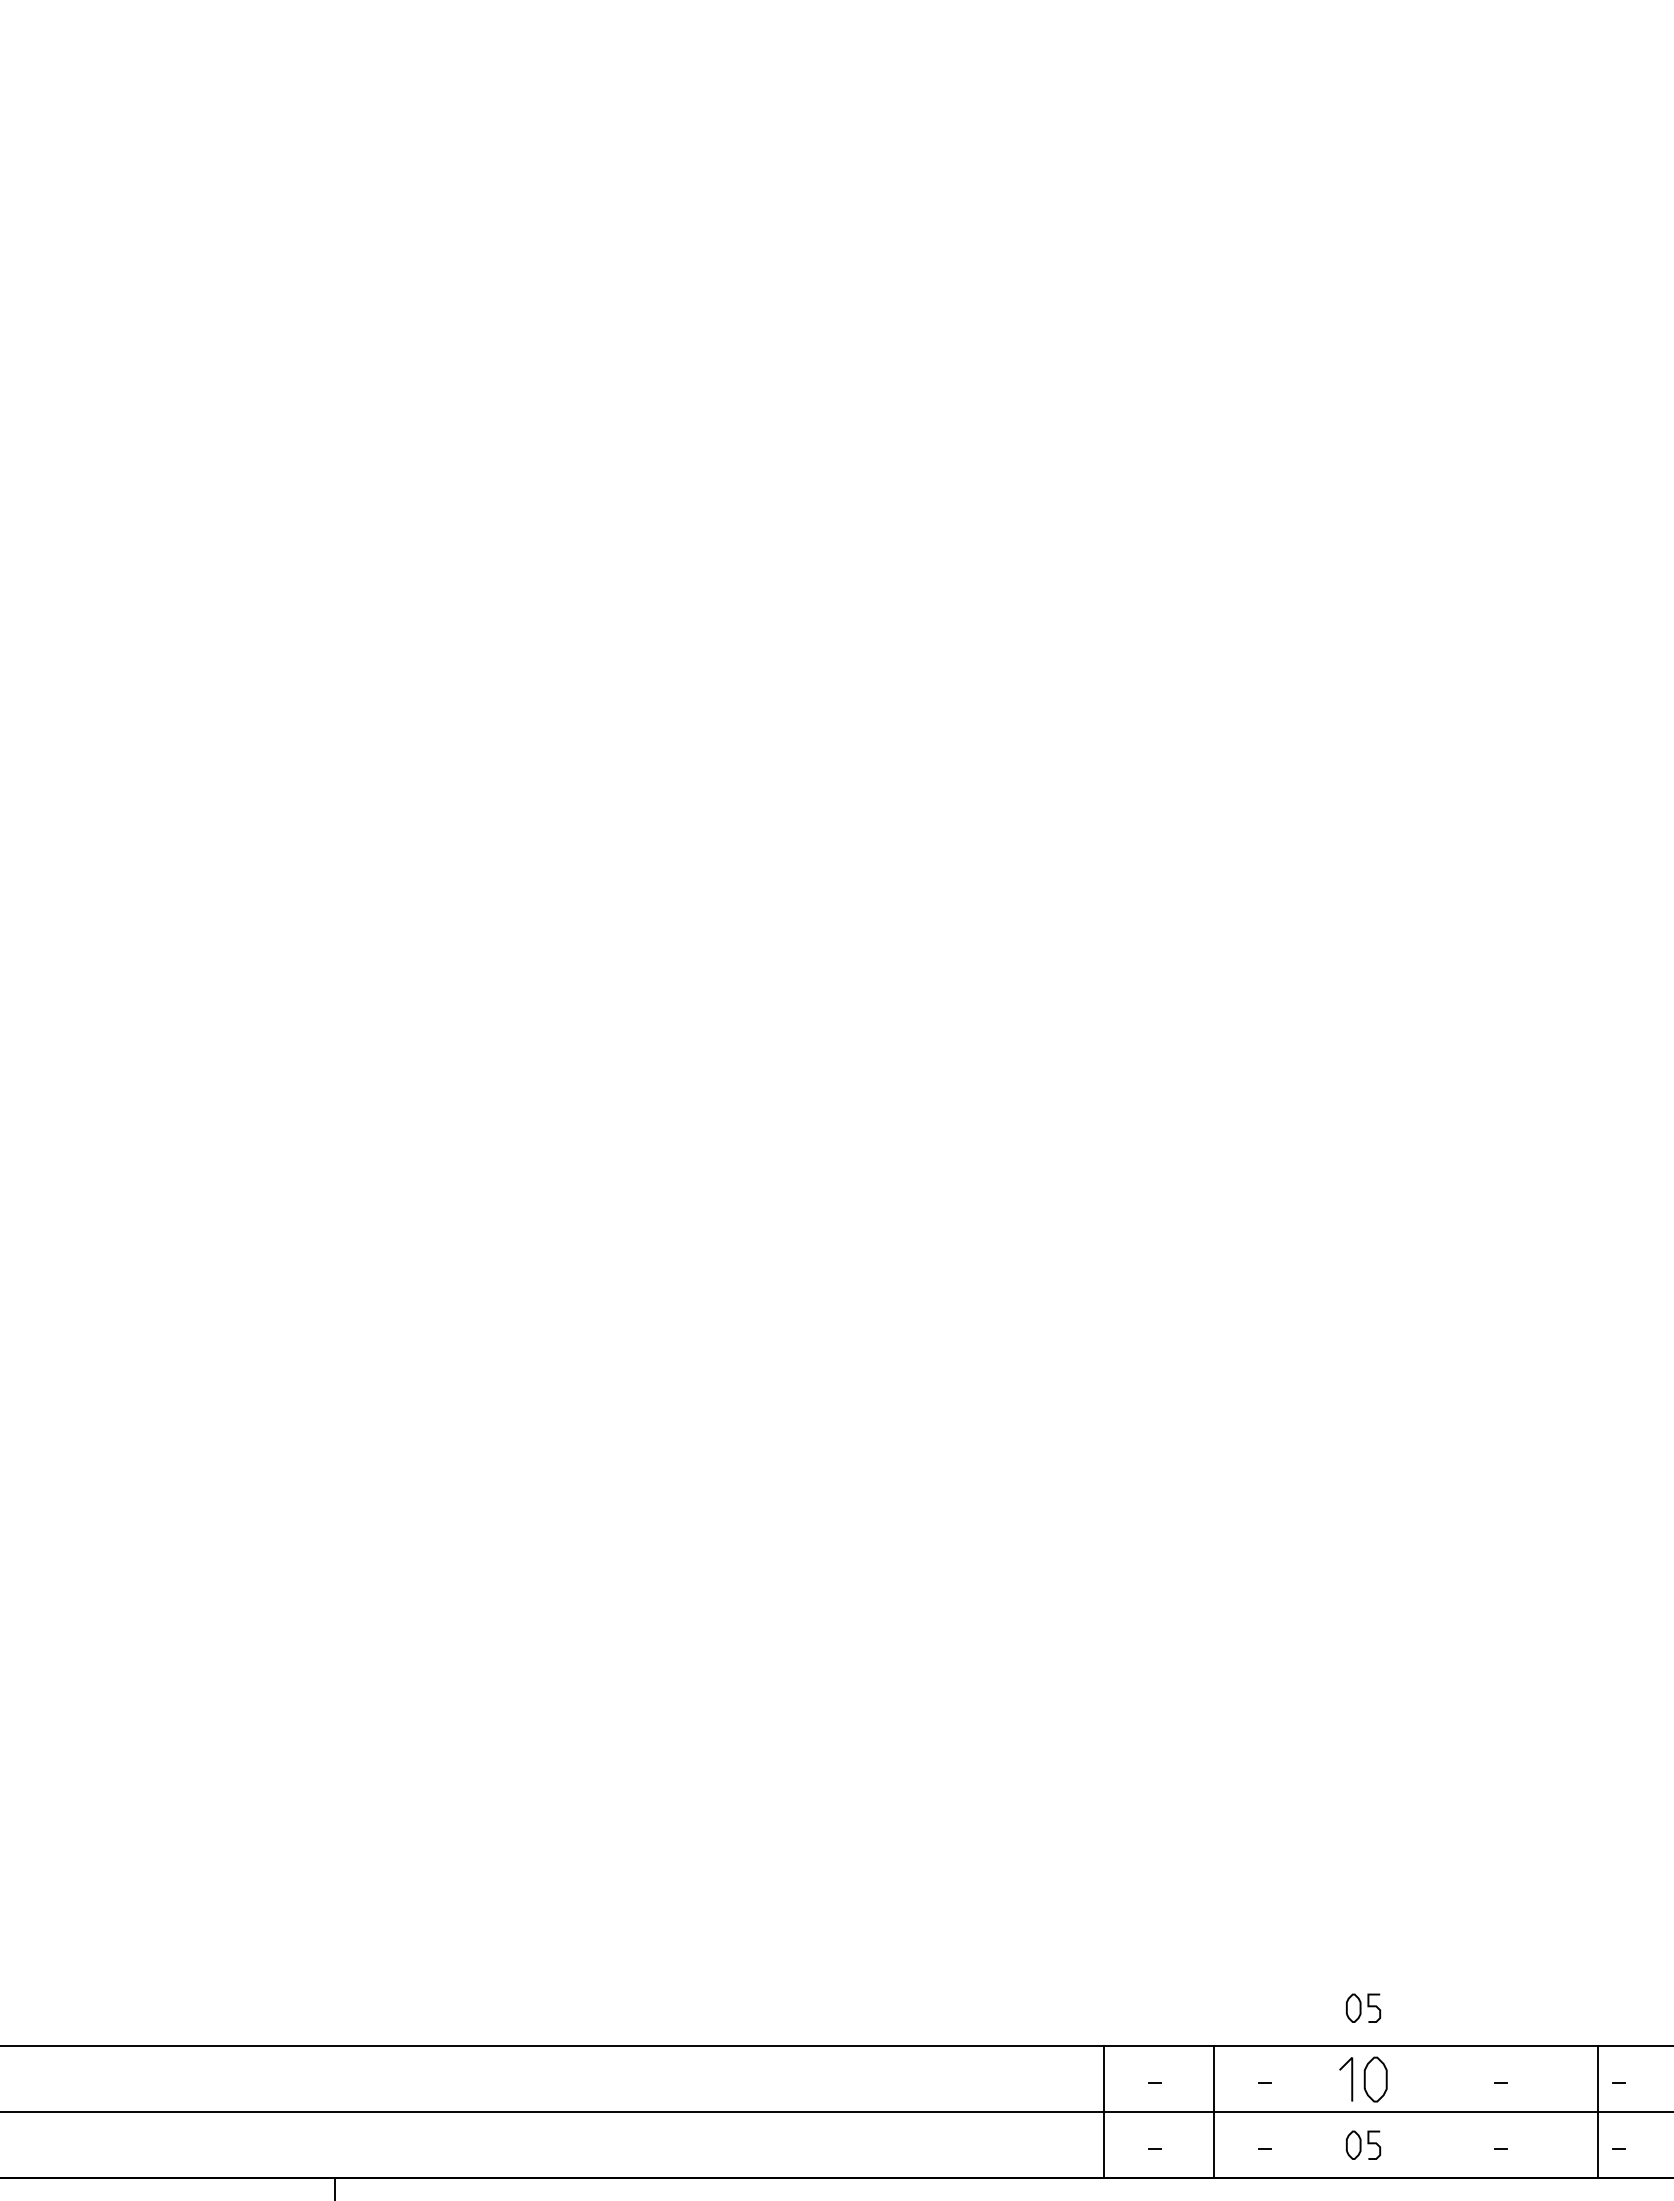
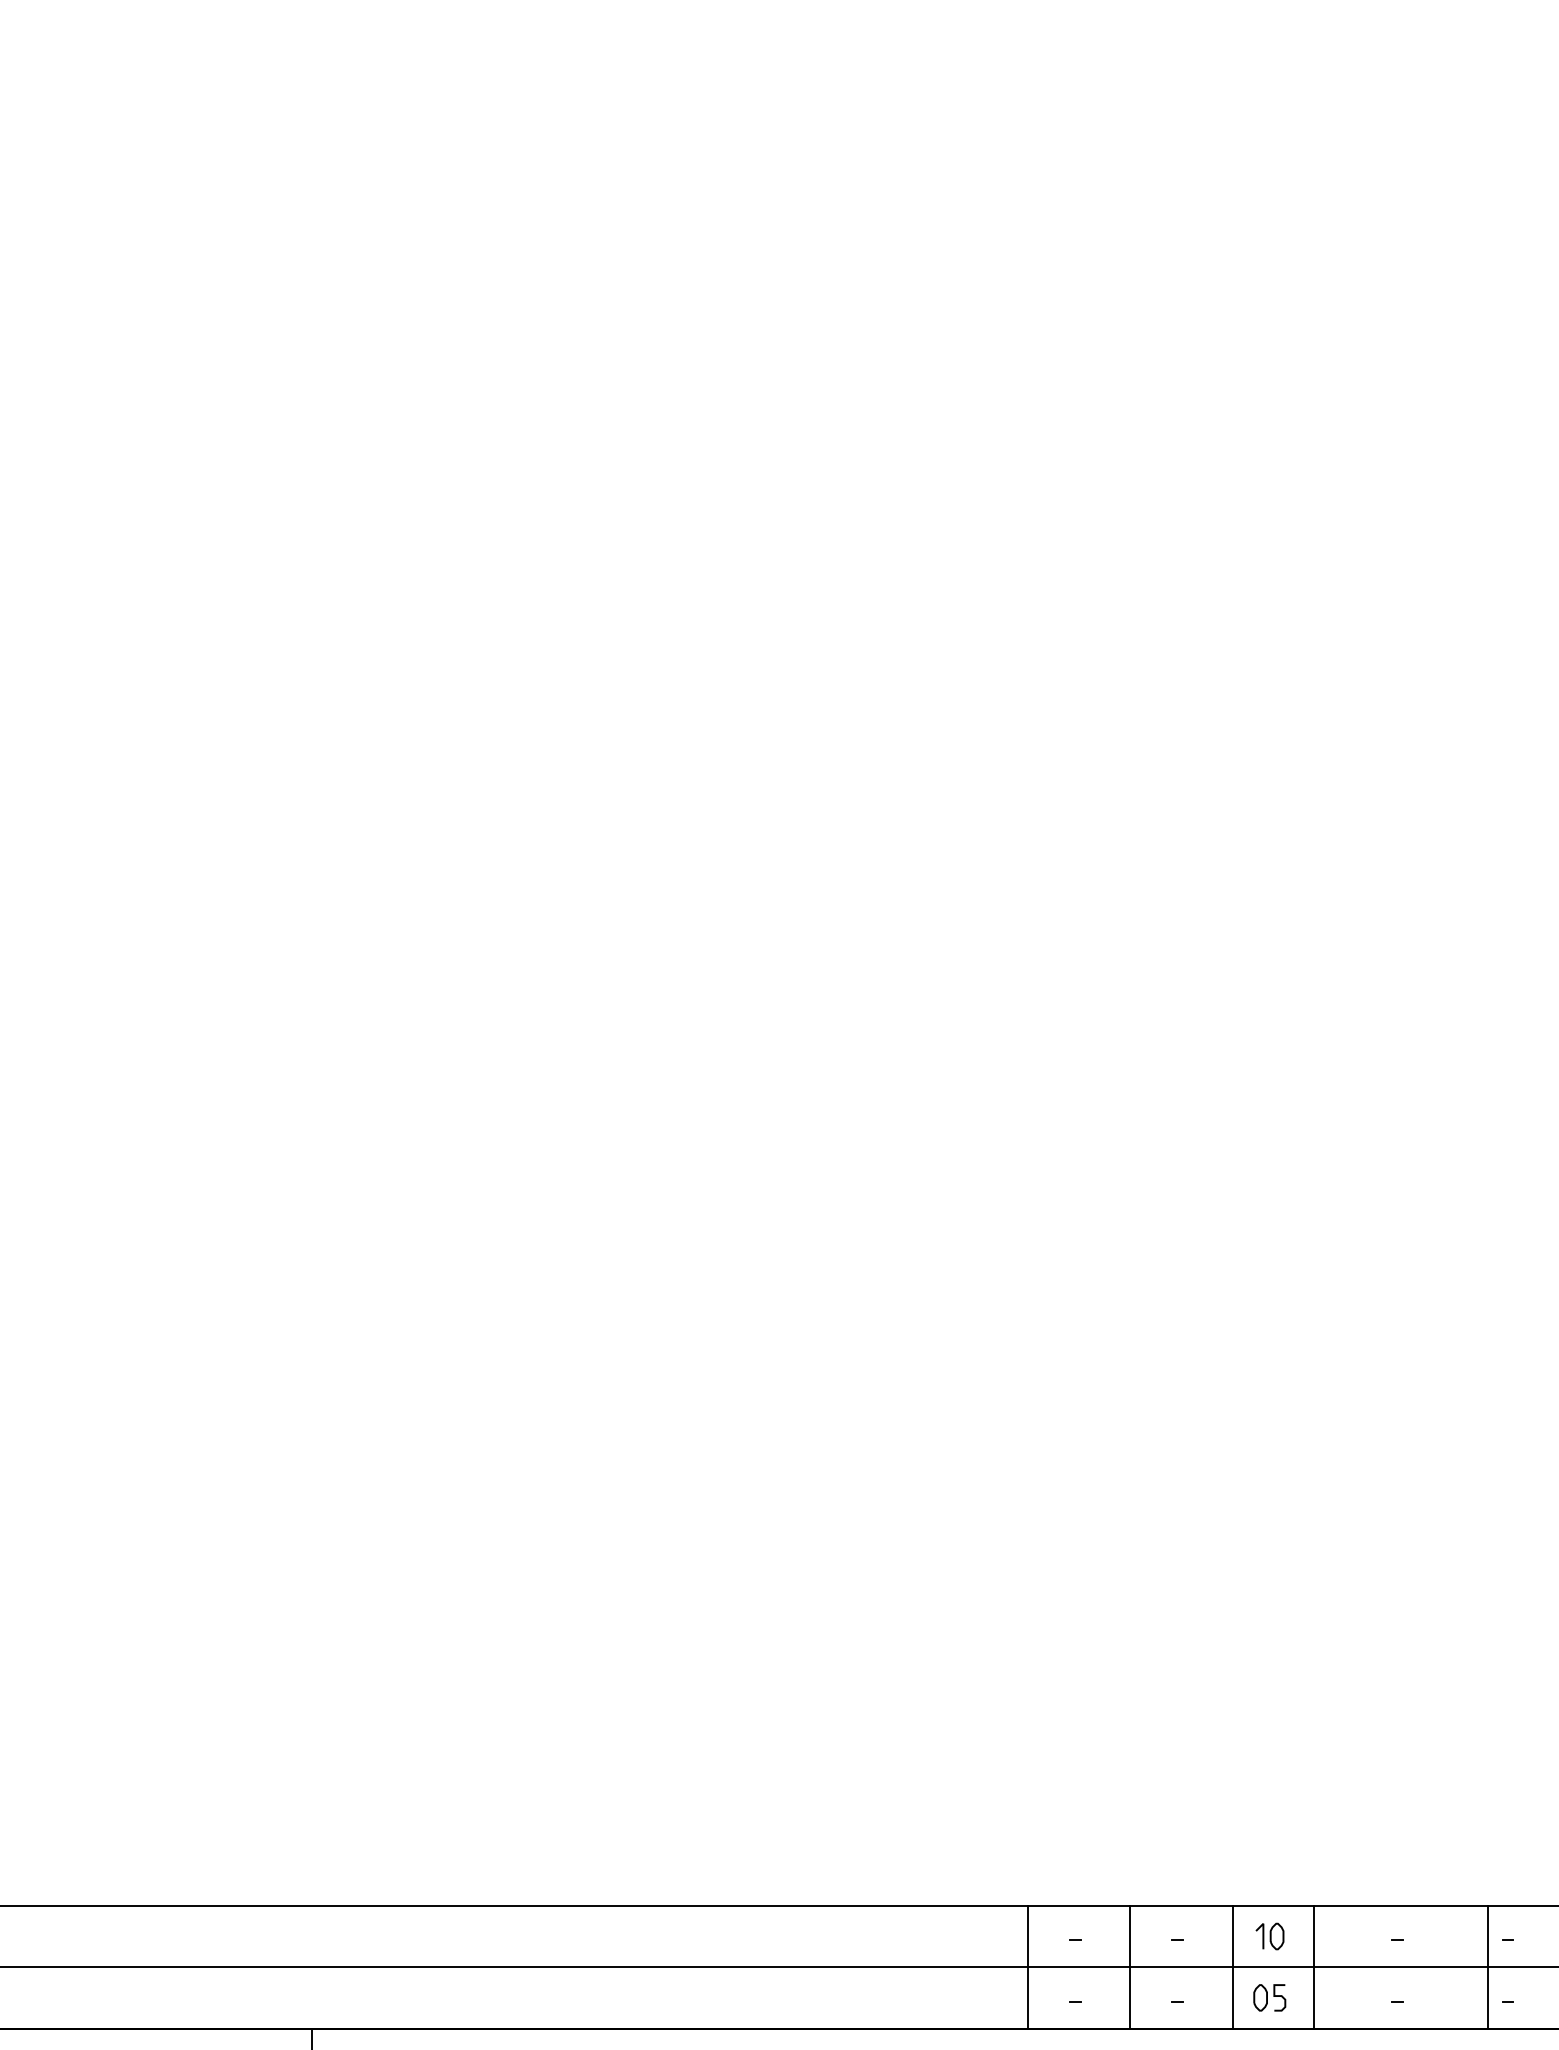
part: (1363, 2007) -> (1269, 1869), removed
part: (1363, 2078) -> (1269, 1935), size x0.62
line: (1323, 2112) -> (1232, 1967), added
line: (1411, 2112) -> (1314, 1967), added

